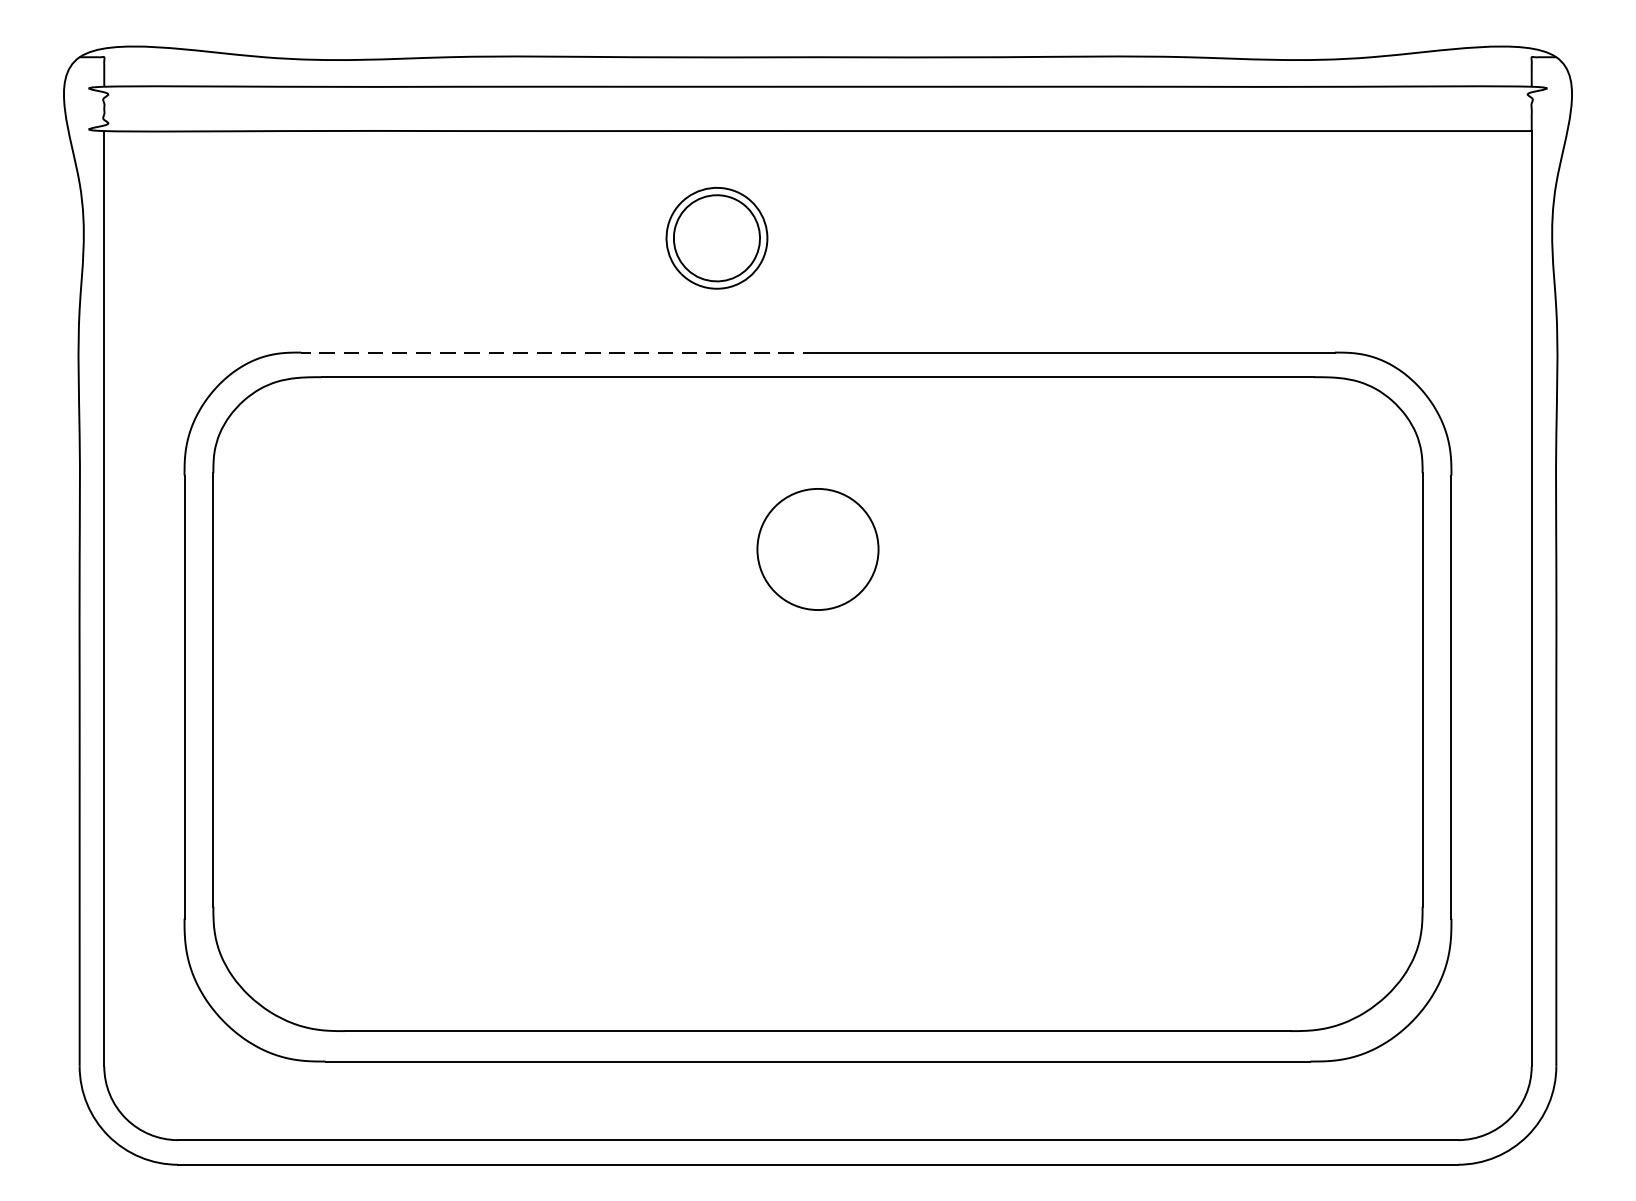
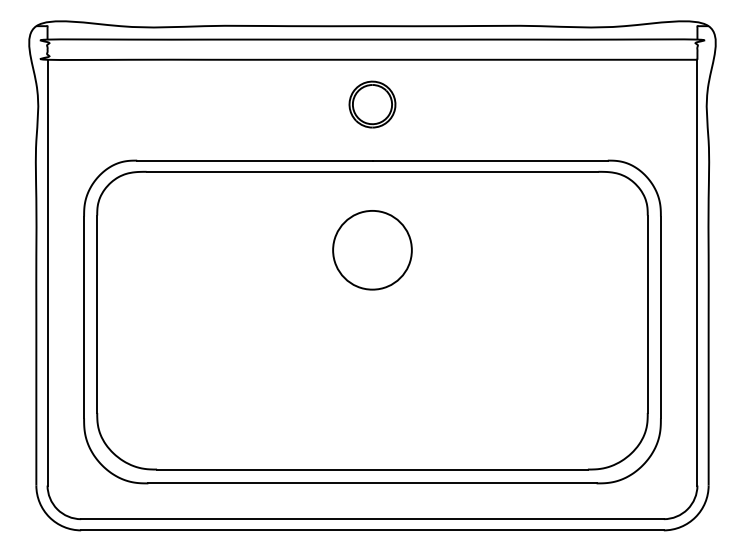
part: (716, 238) -> (372, 104), moved
line: (558, 352) -> (254, 160), dashed -> solid
circle: (818, 547) -> (372, 249), size x1.43

